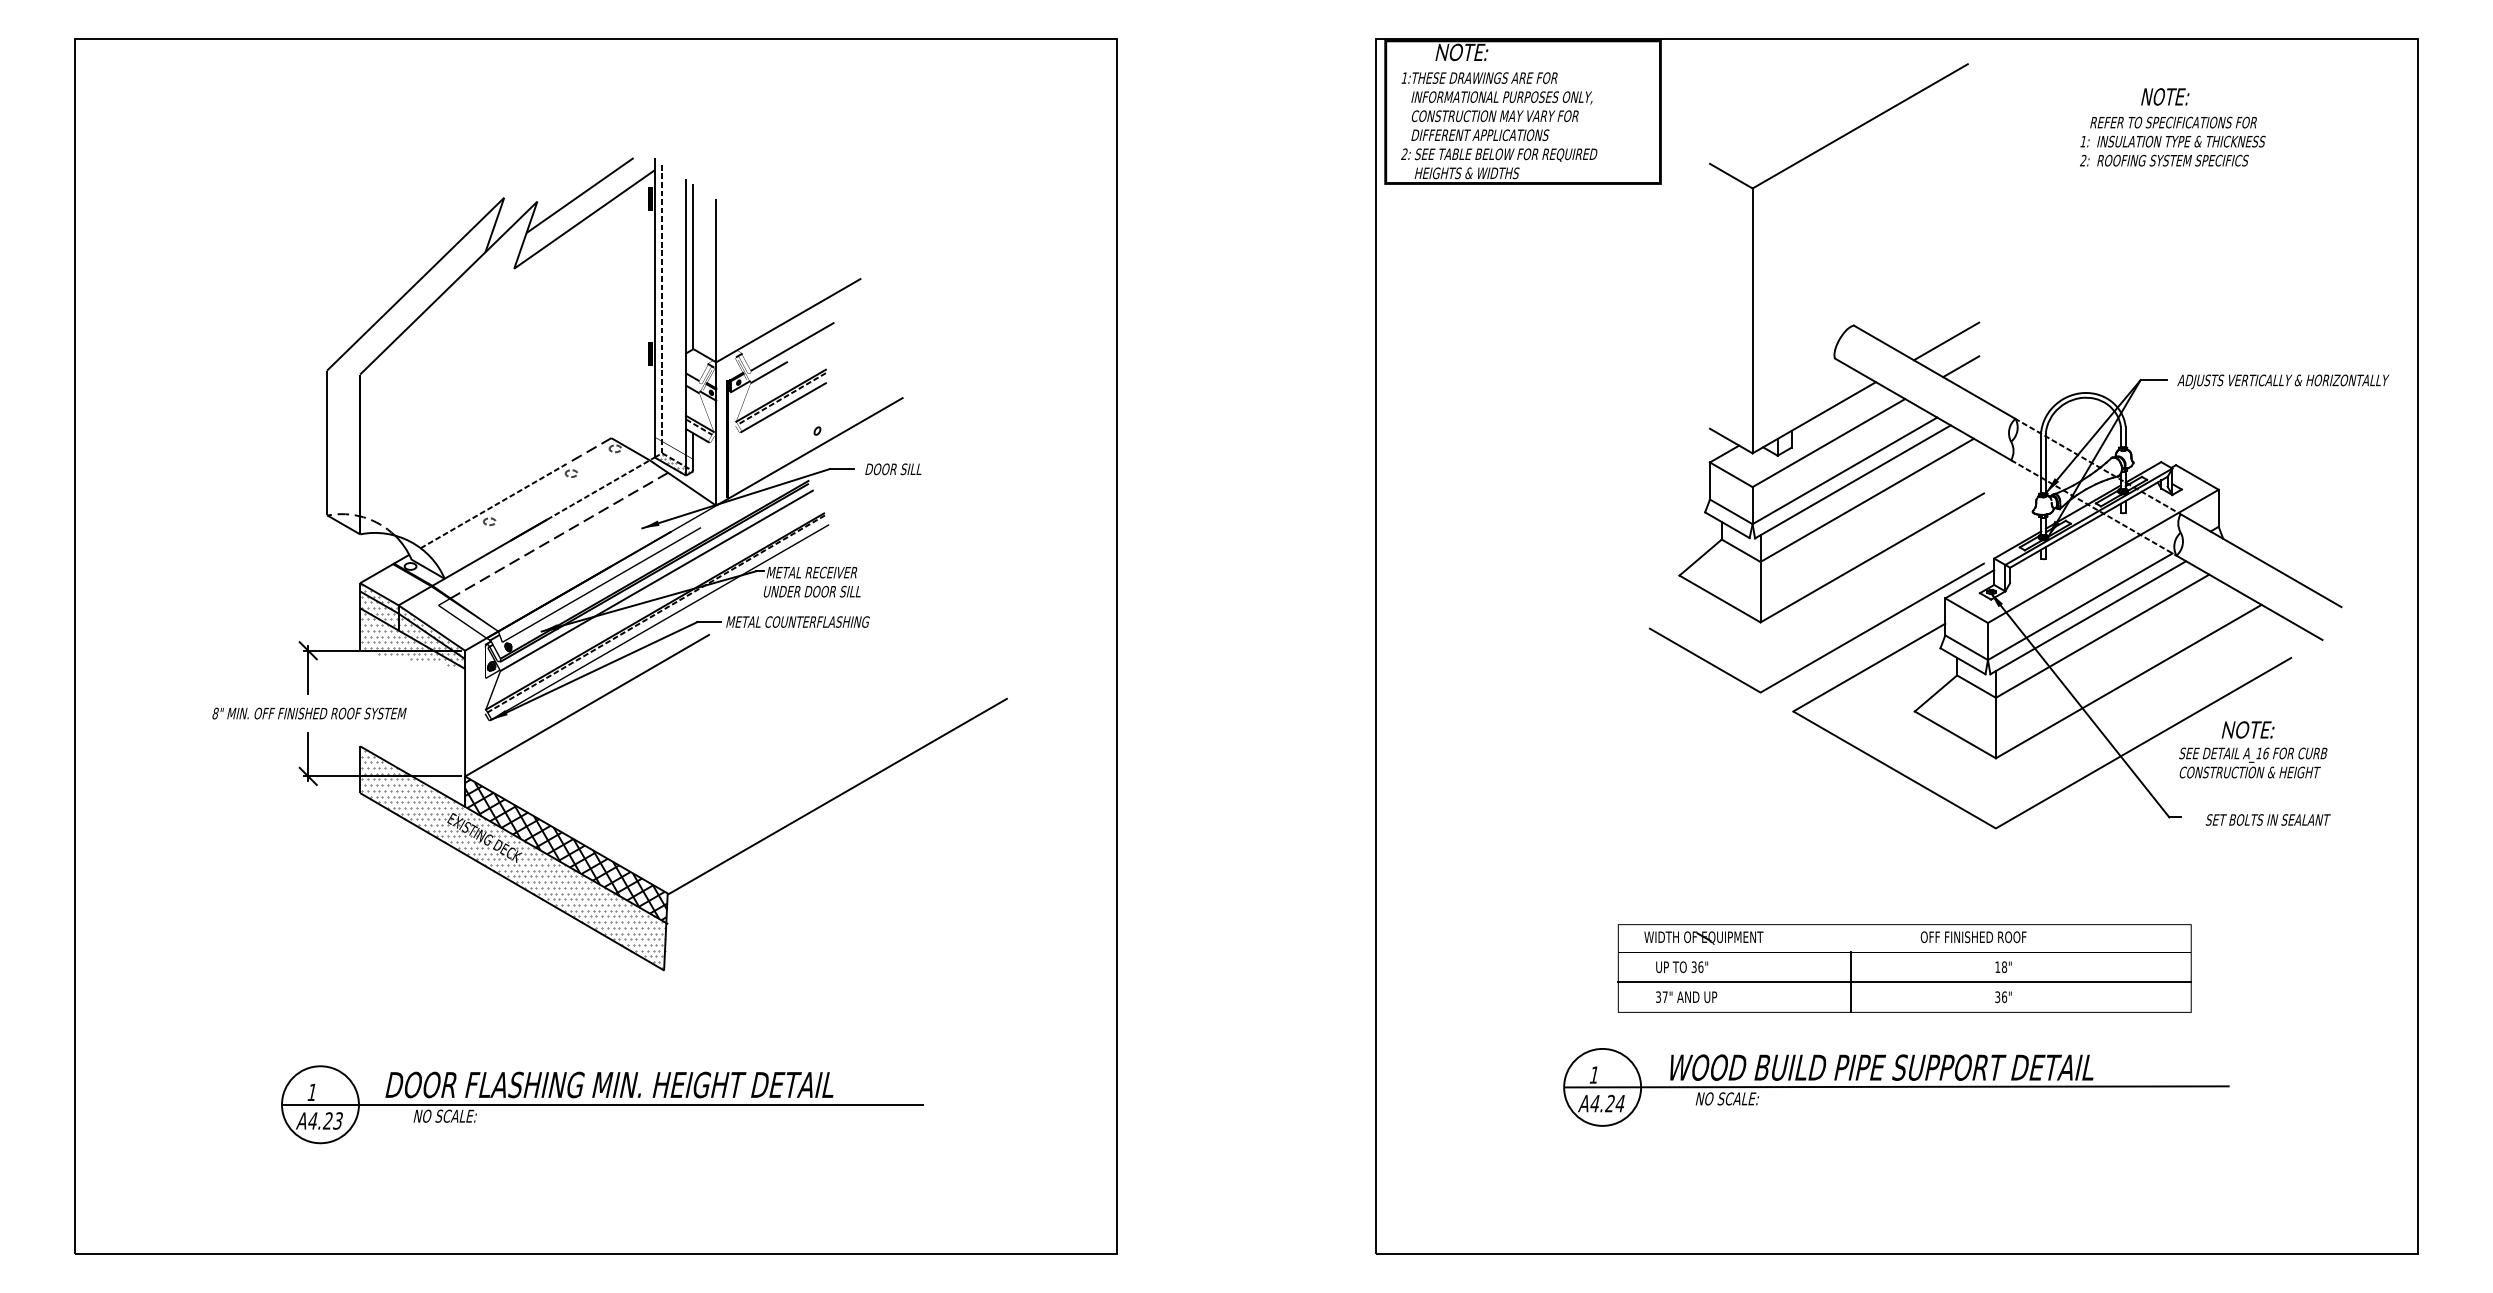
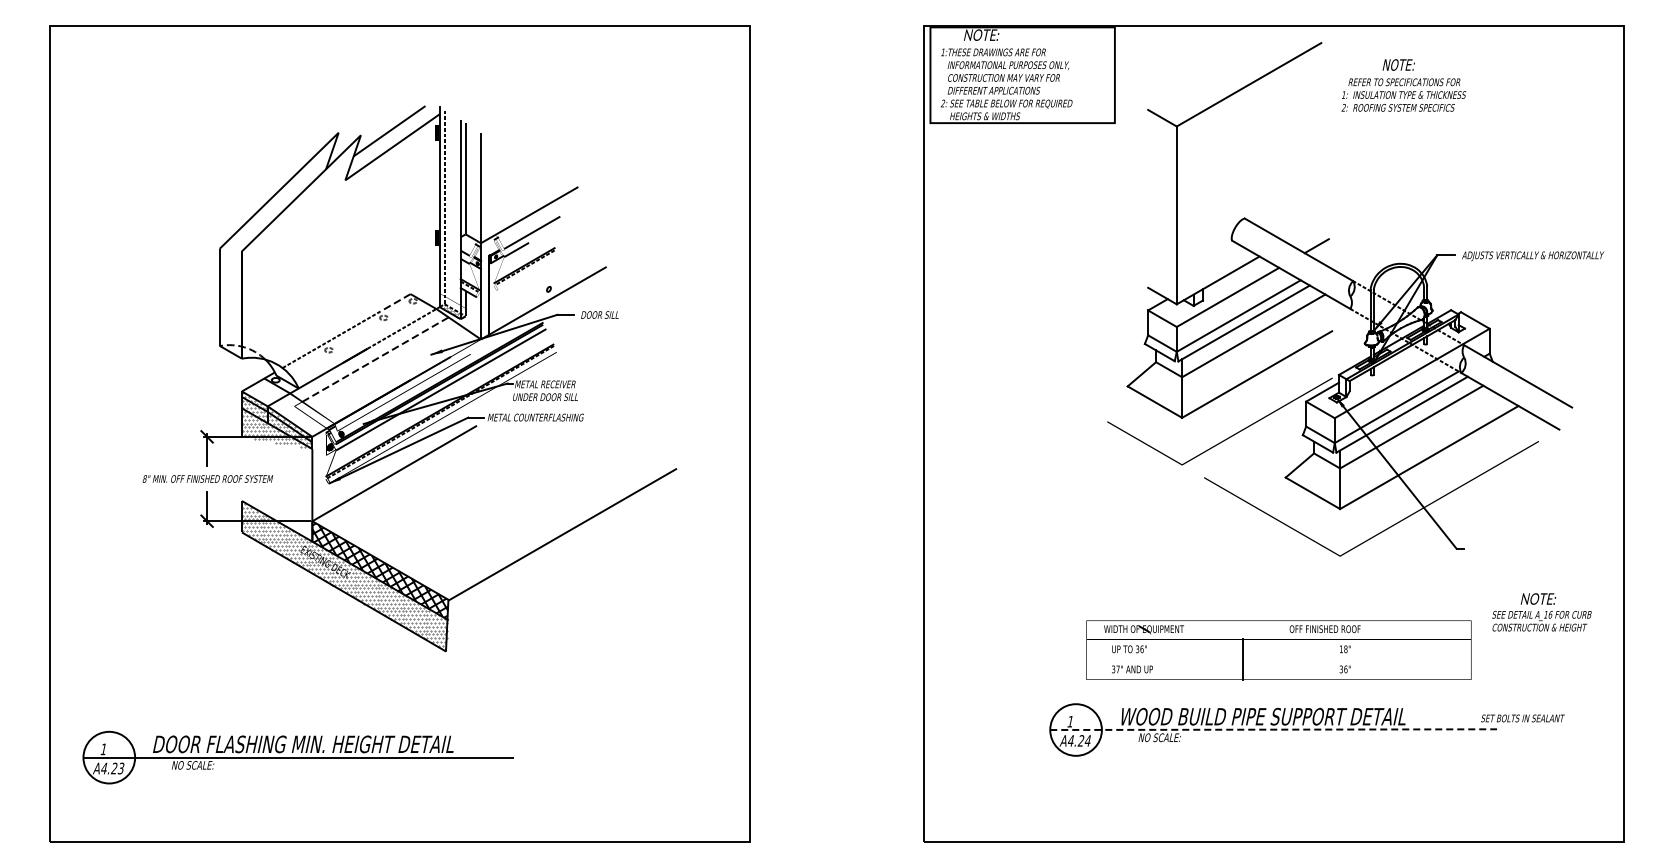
text: (2172, 127) -> (1403, 85), moved
line: (1945, 340) -> (1306, 228), removed
line: (782, 407) -> (525, 273), removed
line: (1869, 666) -> (1255, 447), removed
text: (2252, 750) -> (1541, 612), moved
text: (2267, 820) -> (1522, 718), moved
line: (1904, 982) -> (1278, 659), removed
line: (1898, 1086) -> (1274, 729), solid -> dashed
part: (600, 1104) -> (297, 757), moved

